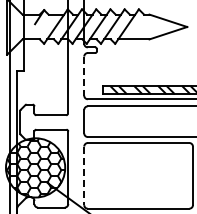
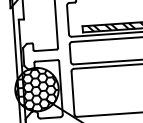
line: (84, 76) -> (68, 20), dashed -> solid
line: (84, 176) -> (73, 93), dashed -> solid

